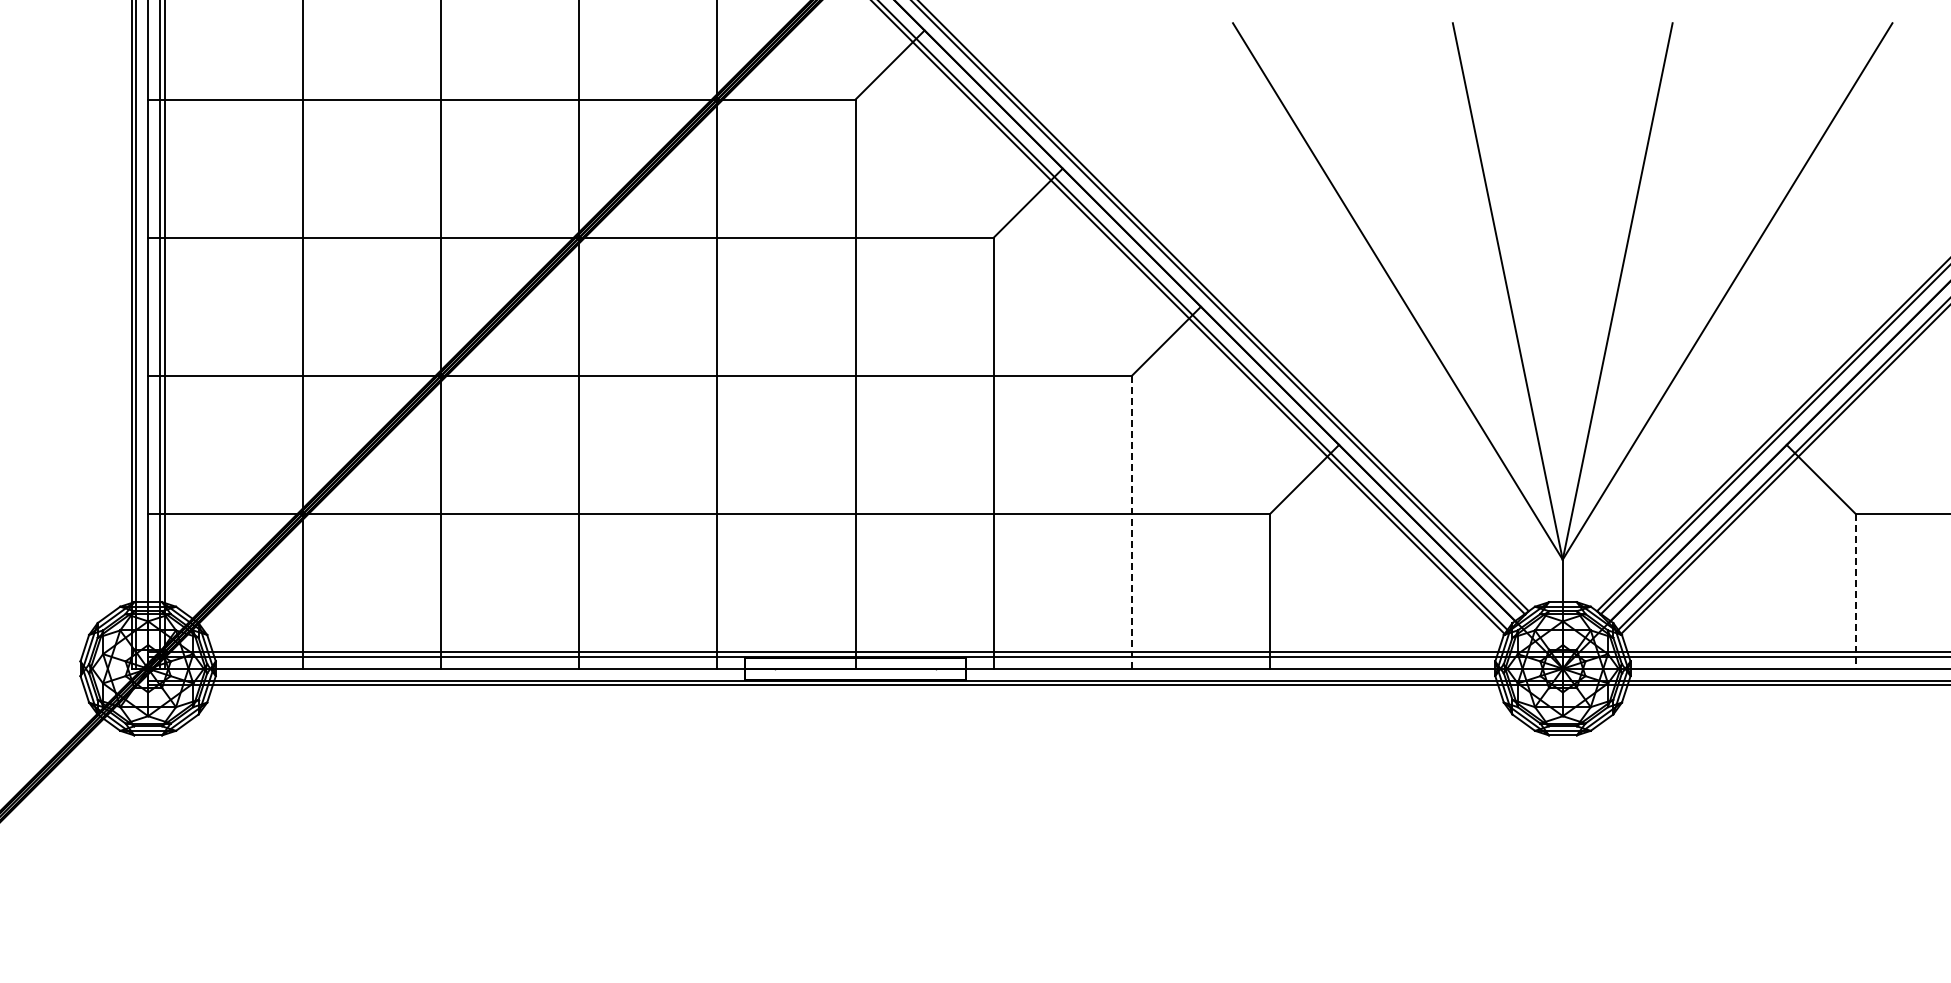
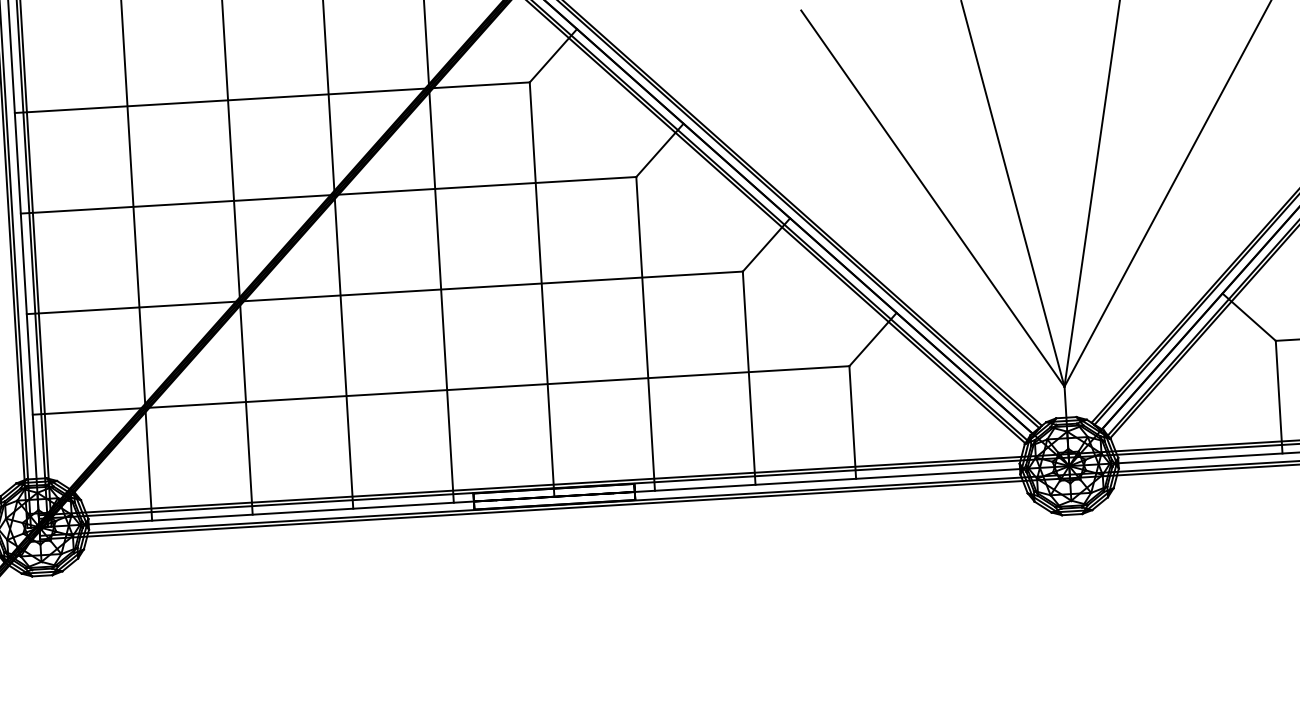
line: (1131, 521) -> (748, 377), dashed -> solid
line: (1855, 591) -> (1278, 397), dashed -> solid

